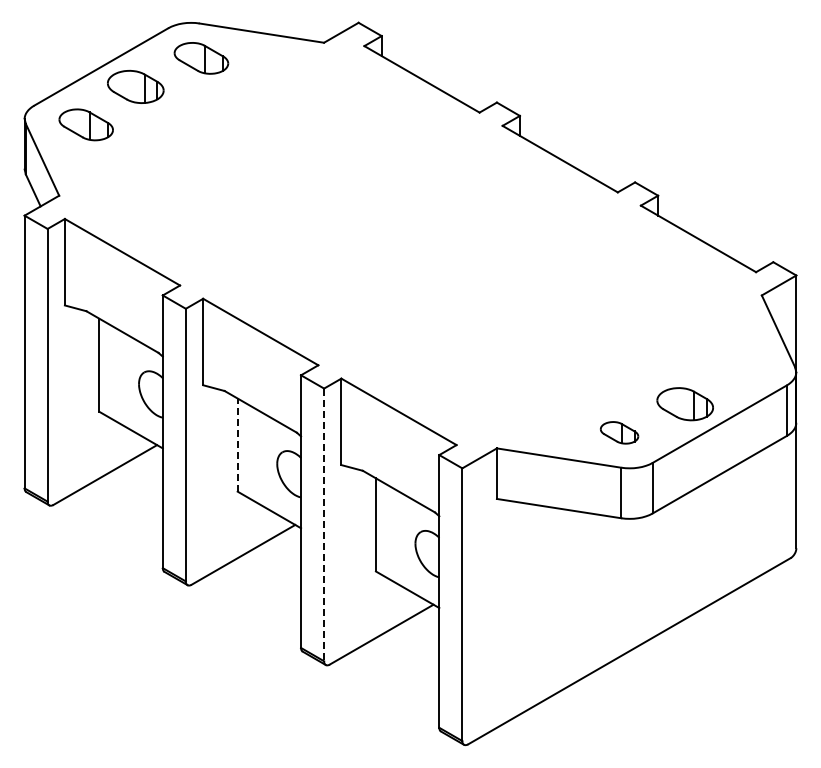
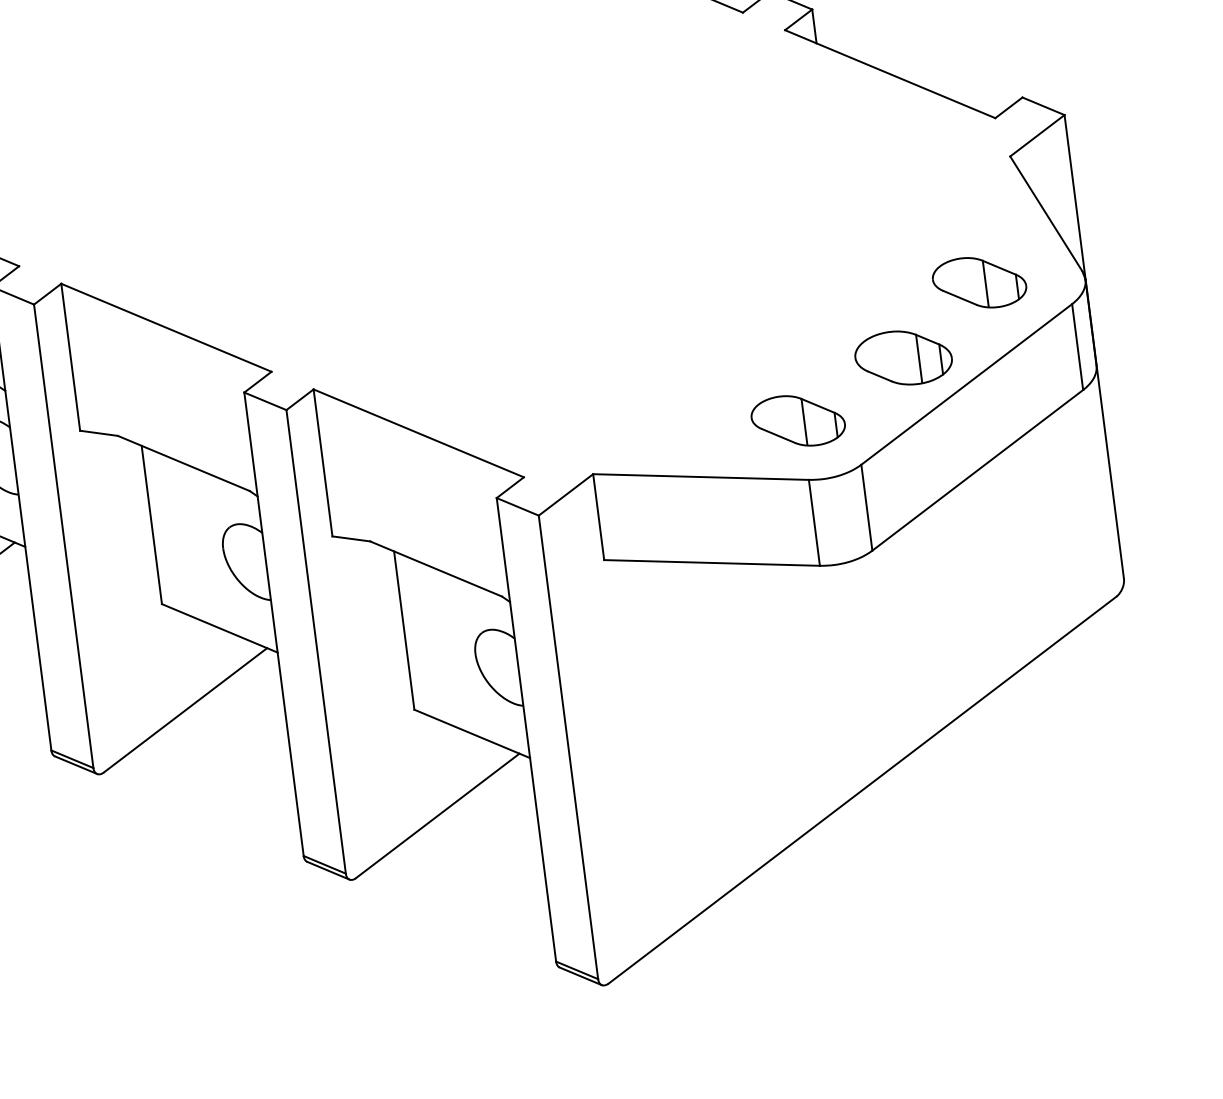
part: (734, 365) -> (978, 281), added
part: (619, 432) -> (798, 420), size x1.43
line: (237, 445) -> (151, 525), dashed -> solid
line: (324, 525) -> (316, 642), dashed -> solid

